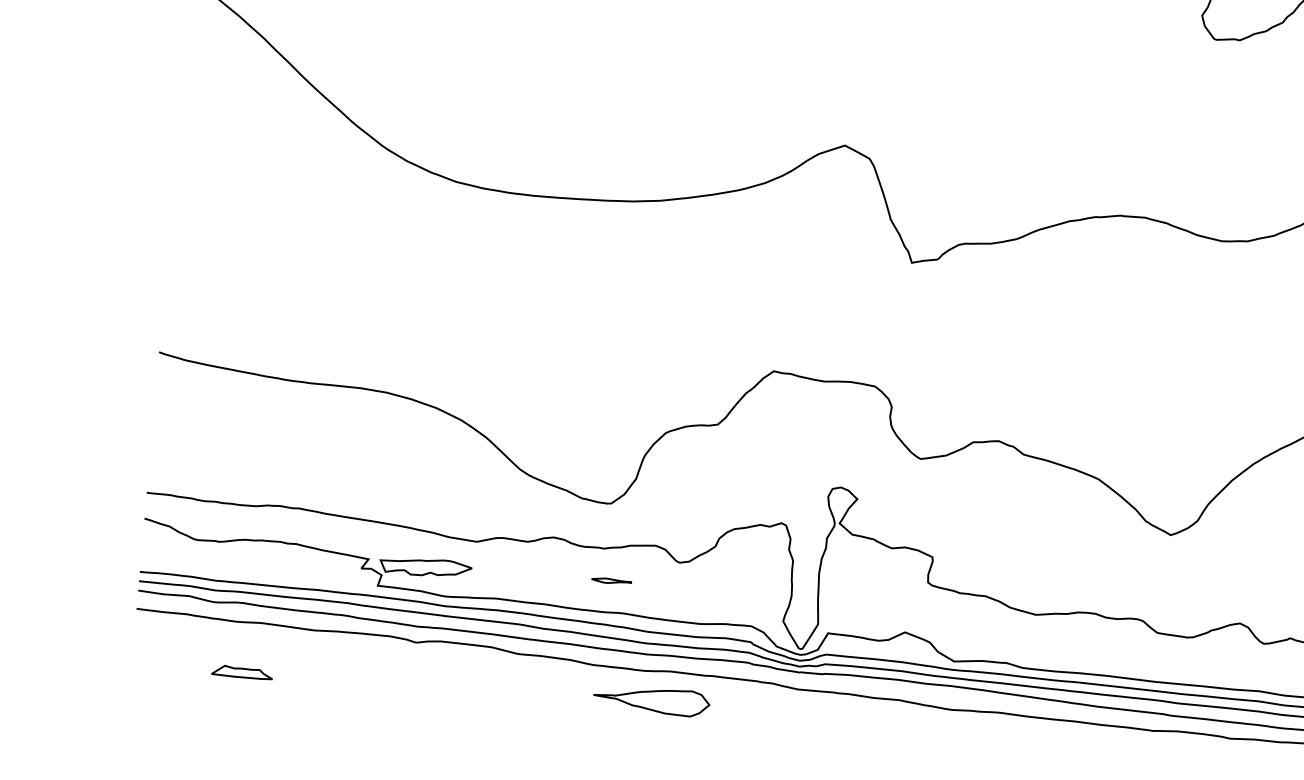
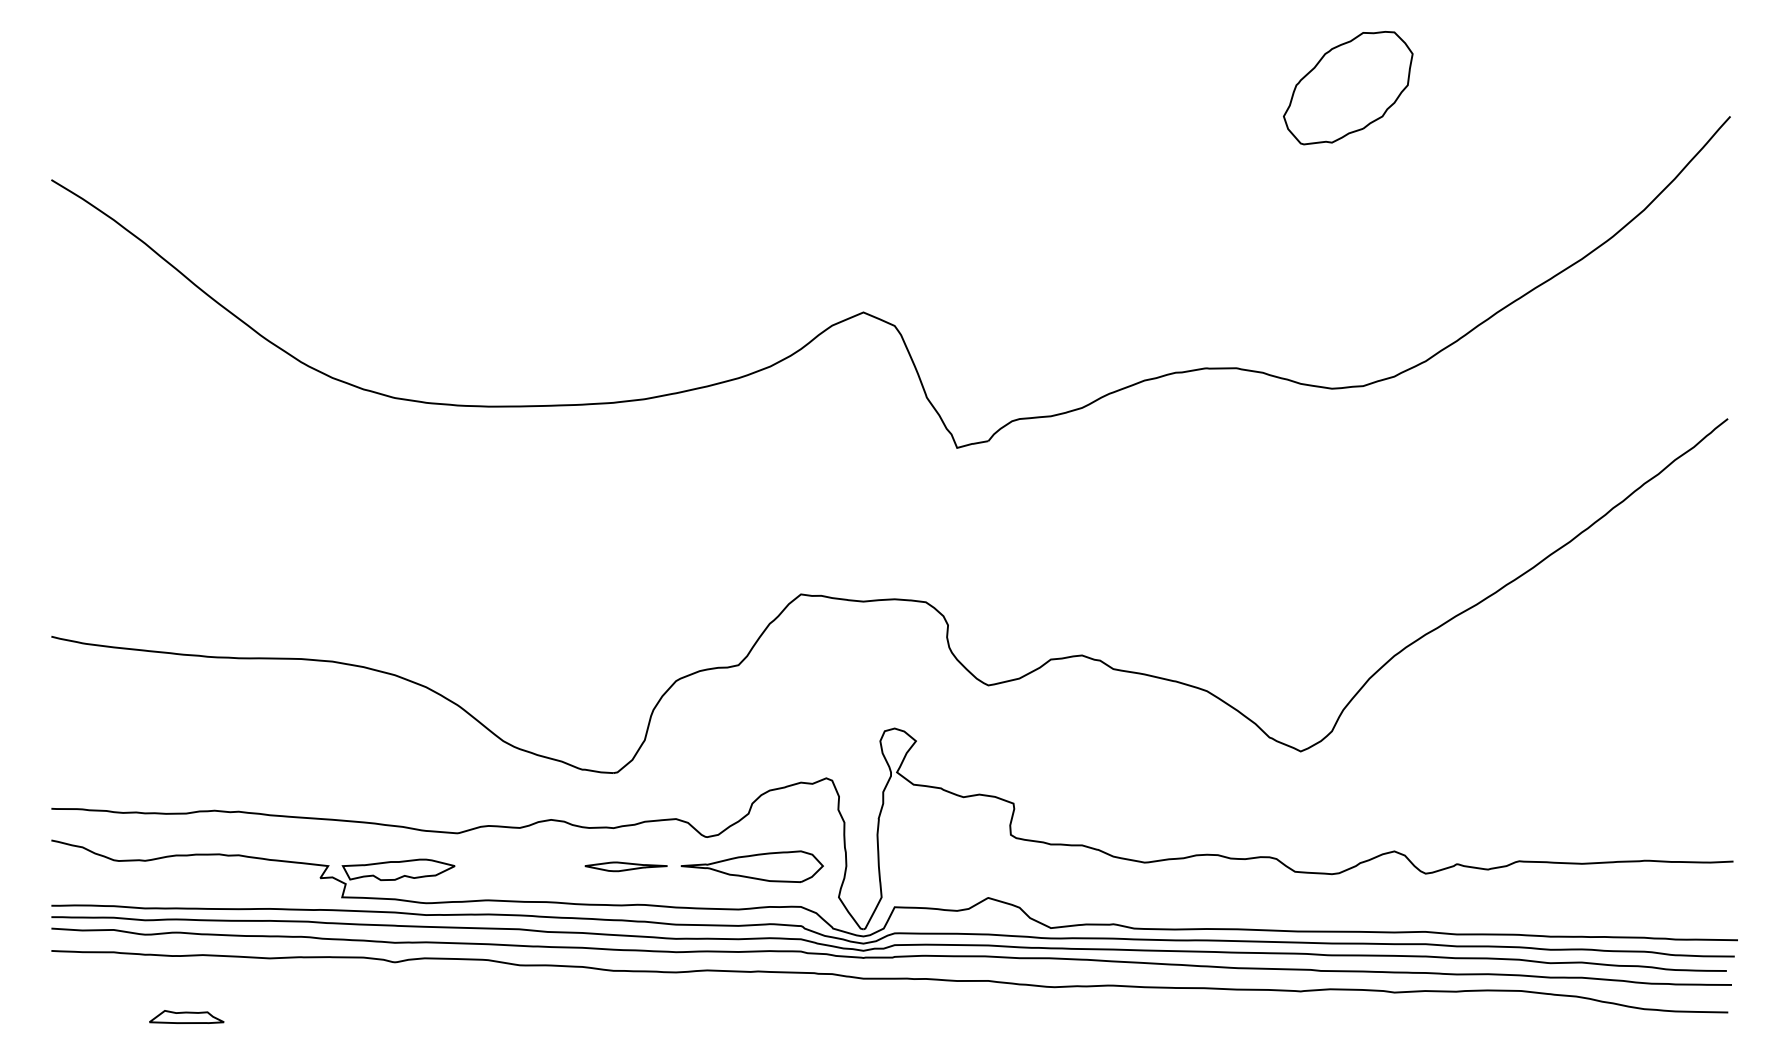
part: (611, 580) -> (625, 866), size x1.67
part: (650, 700) -> (751, 866), moved

